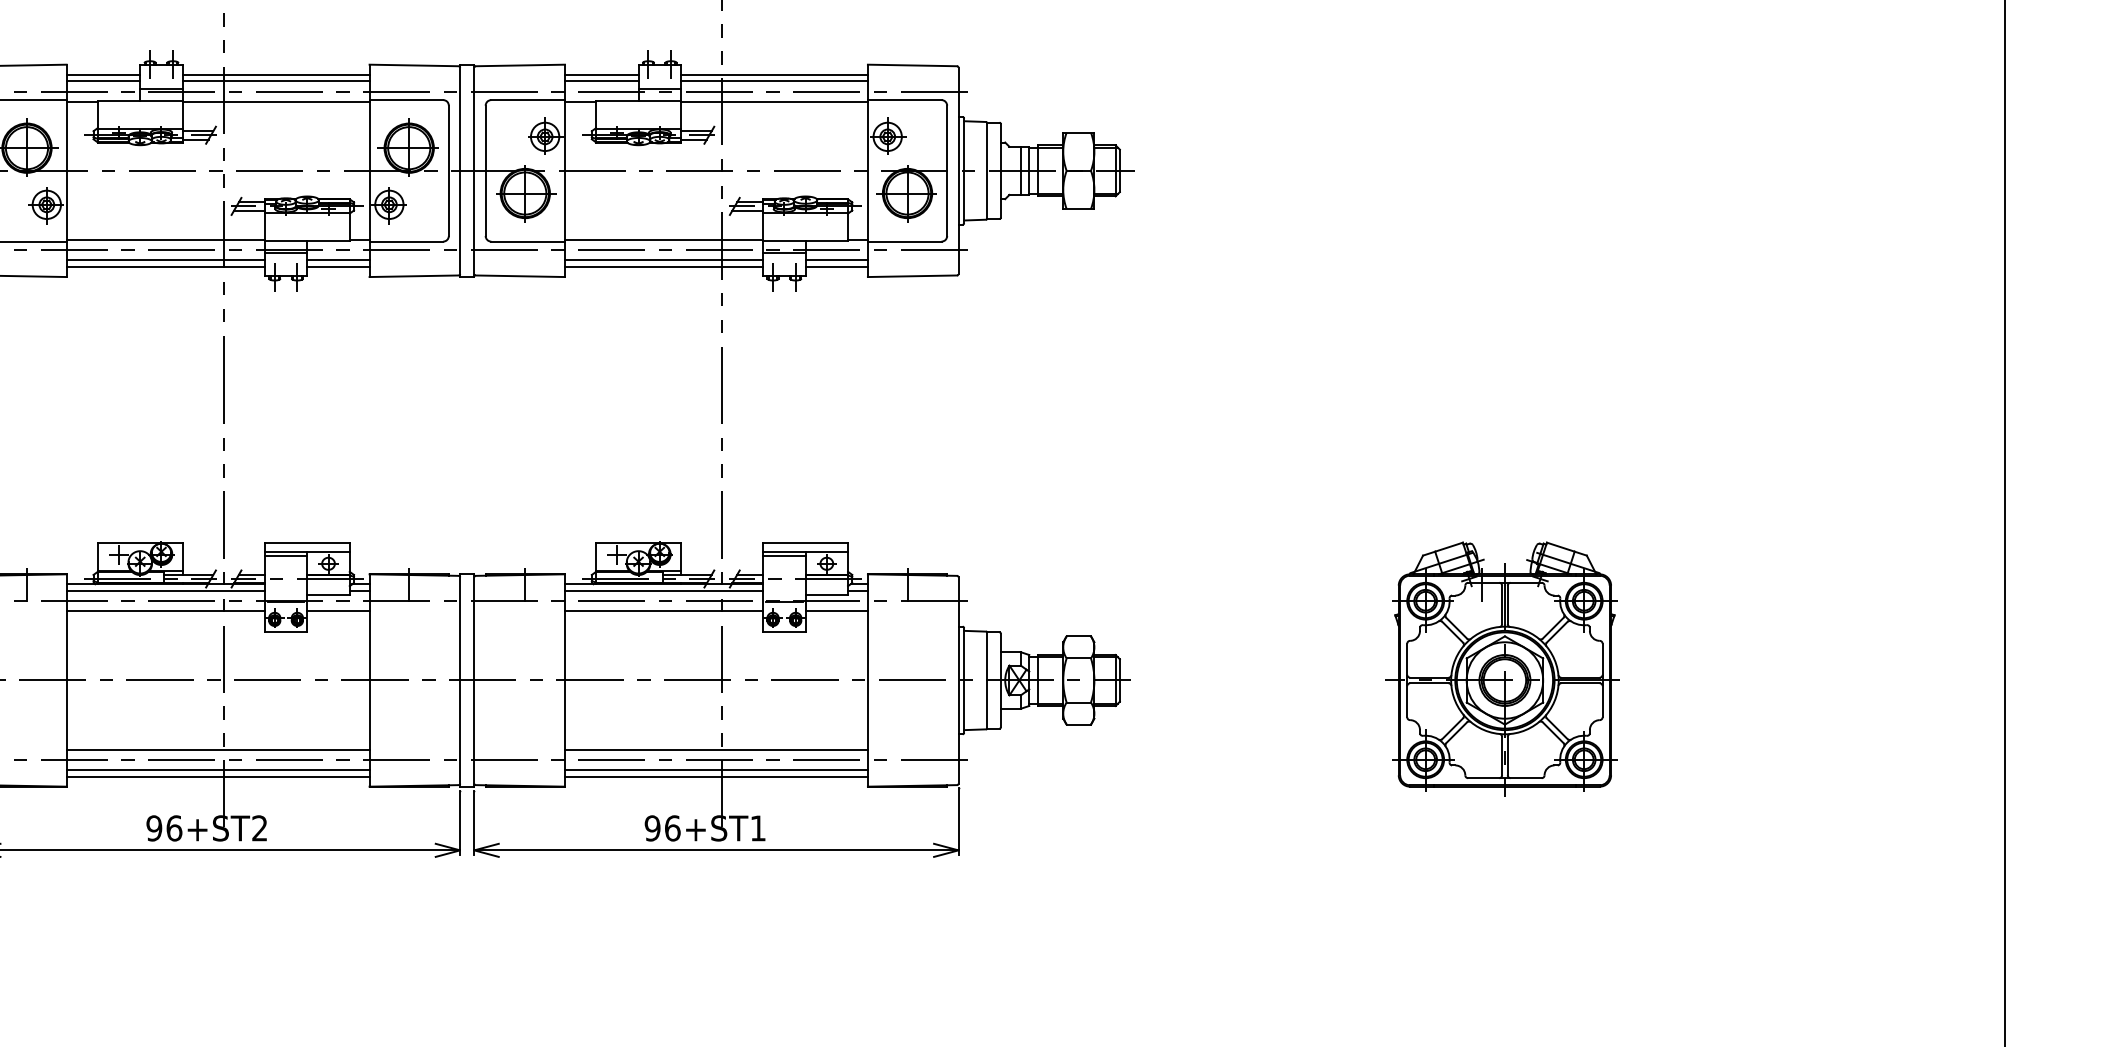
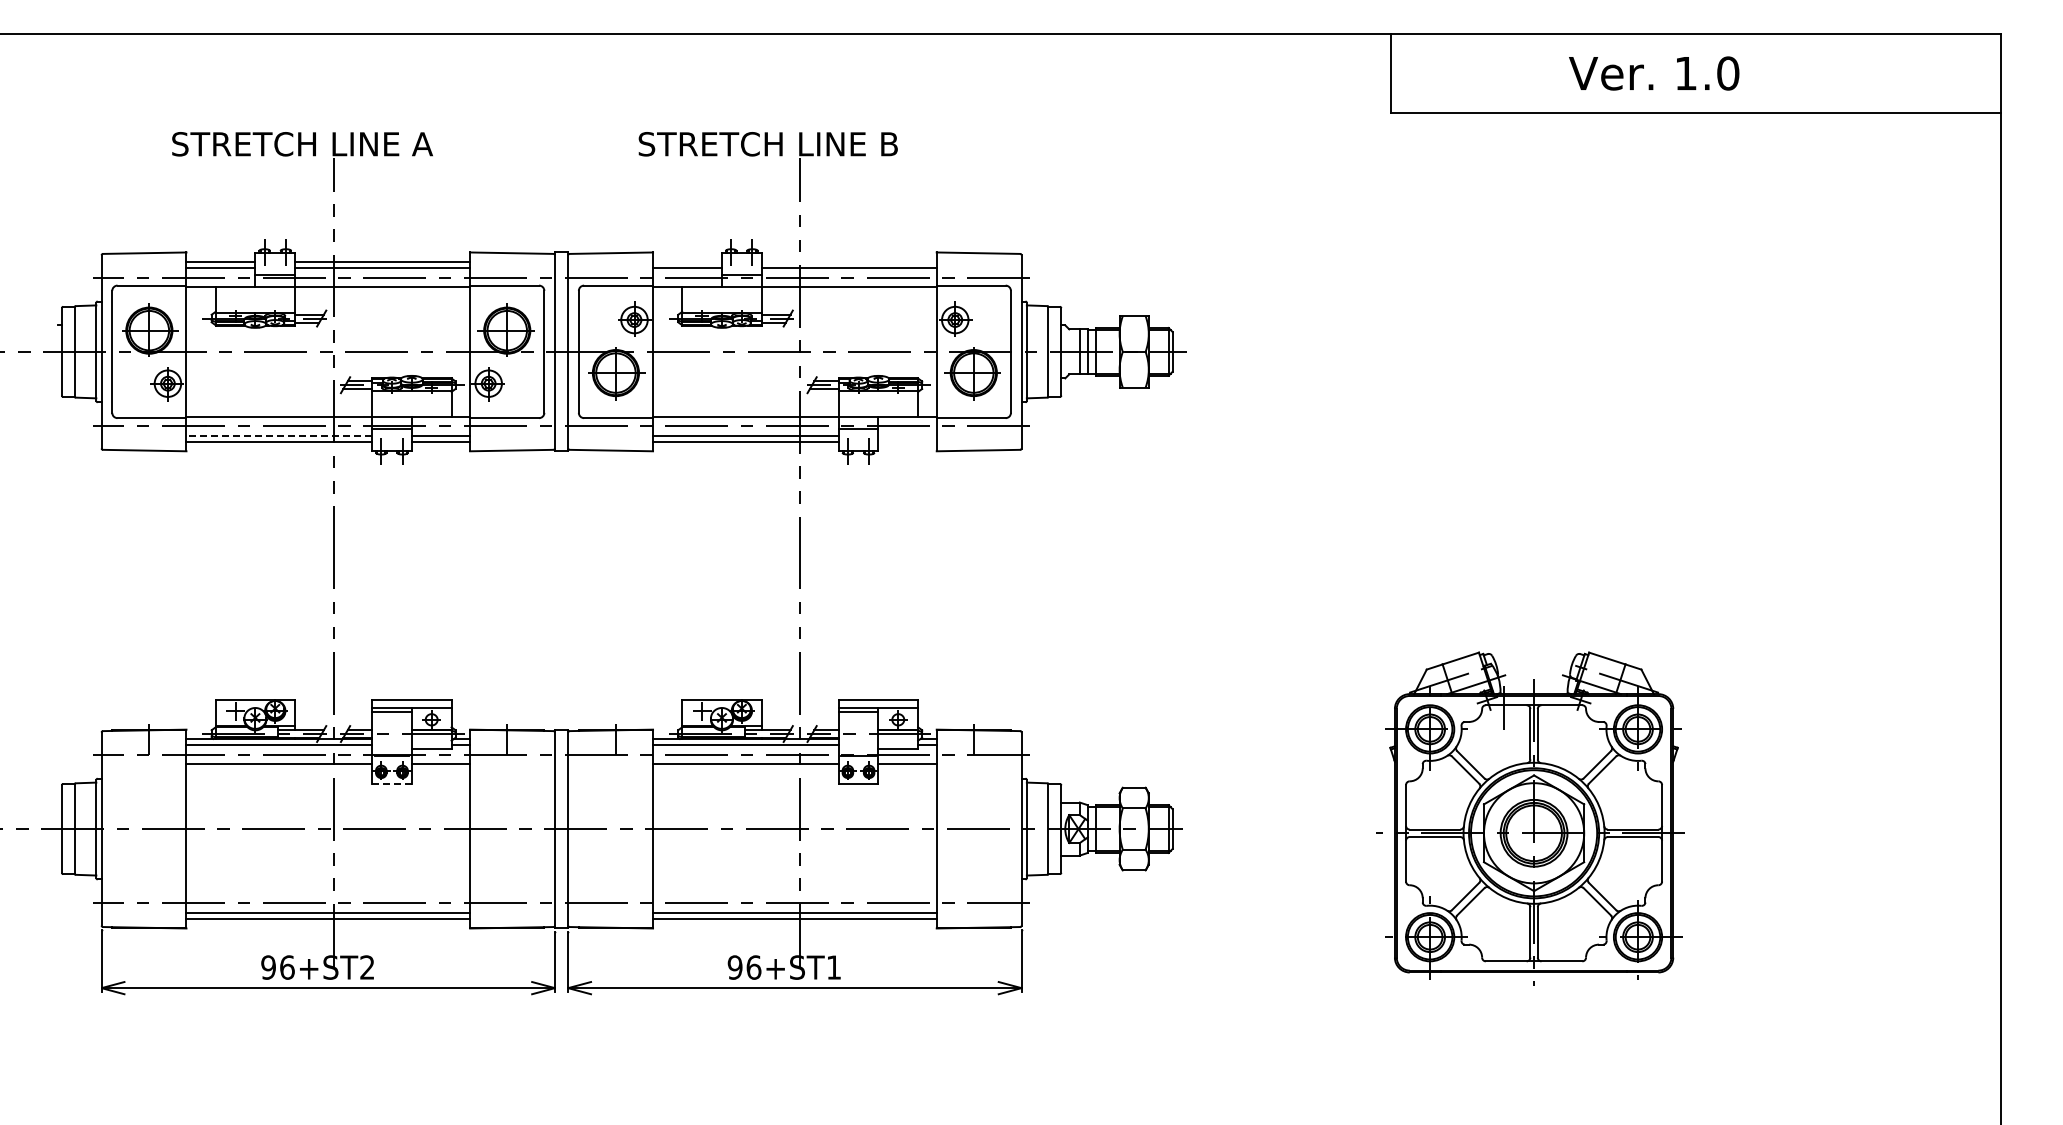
line: (601, 74) -> (687, 261), removed
line: (773, 74) -> (848, 261), removed
line: (165, 260) -> (279, 435), solid -> dashed
line: (836, 260) -> (907, 435), removed
line: (836, 267) -> (907, 442), removed
line: (285, 631) -> (391, 783), solid -> dashed
part: (1502, 669) -> (1530, 818), size x1.4
line: (218, 749) -> (328, 893), removed
line: (716, 749) -> (794, 893), removed

